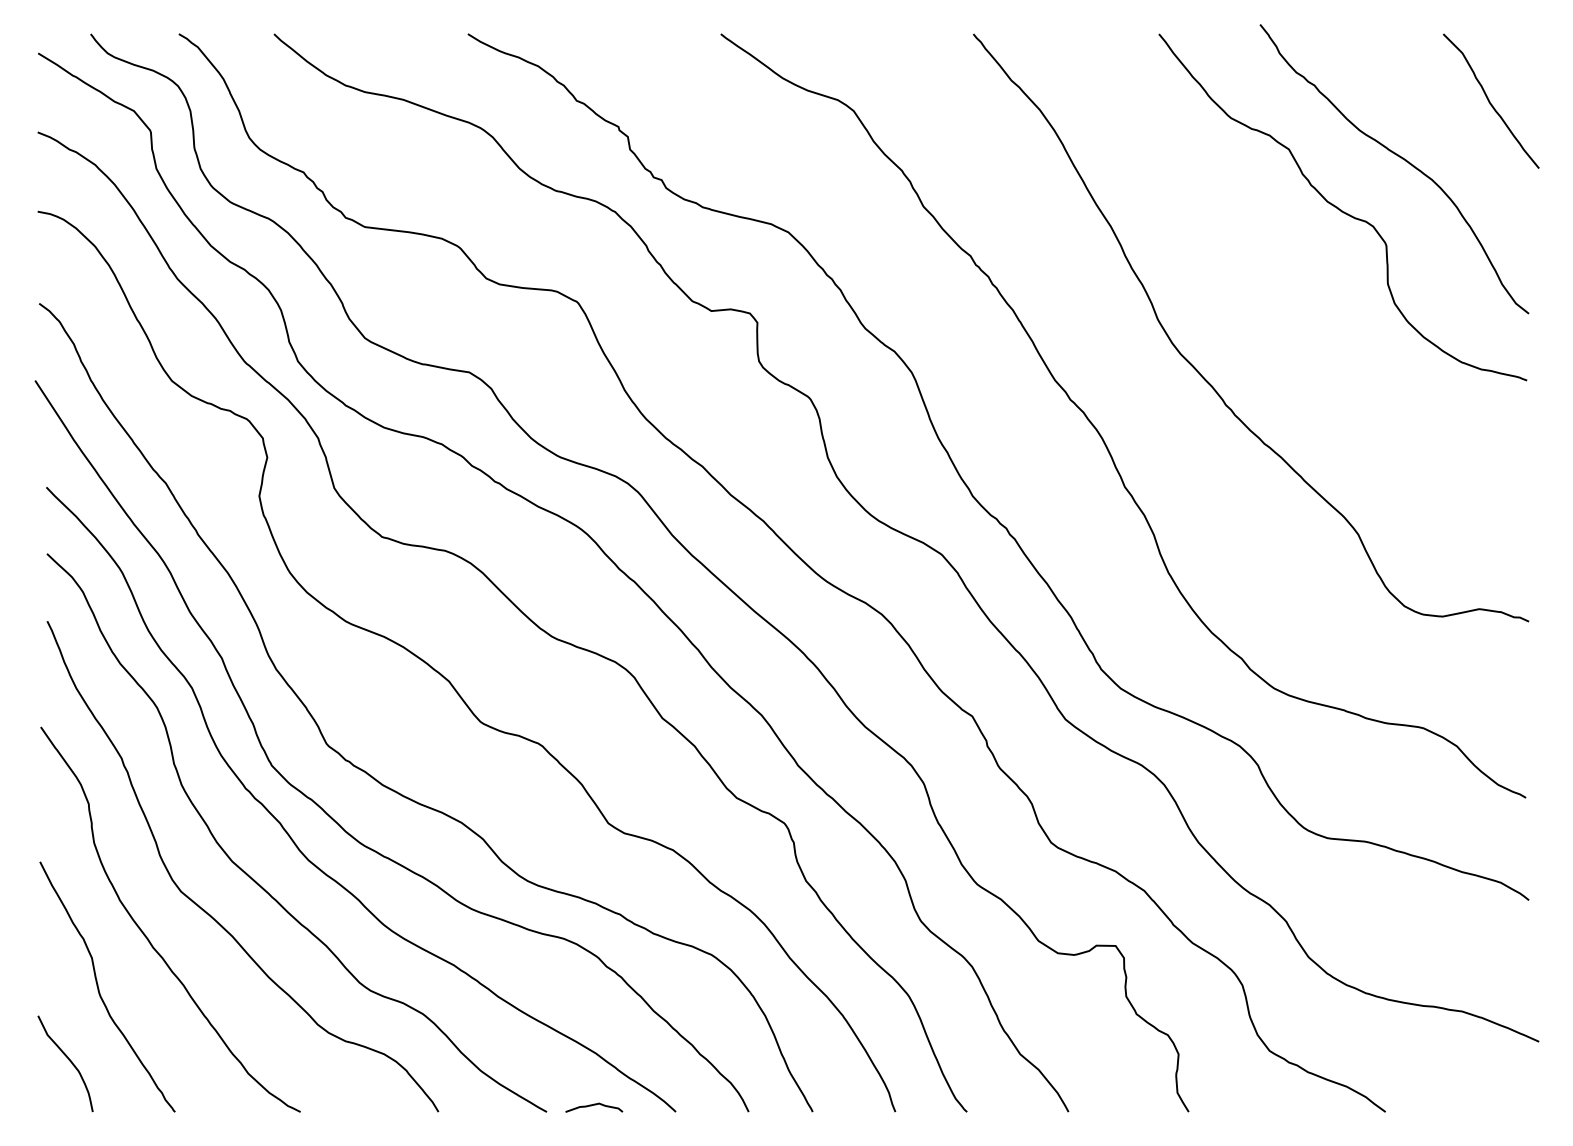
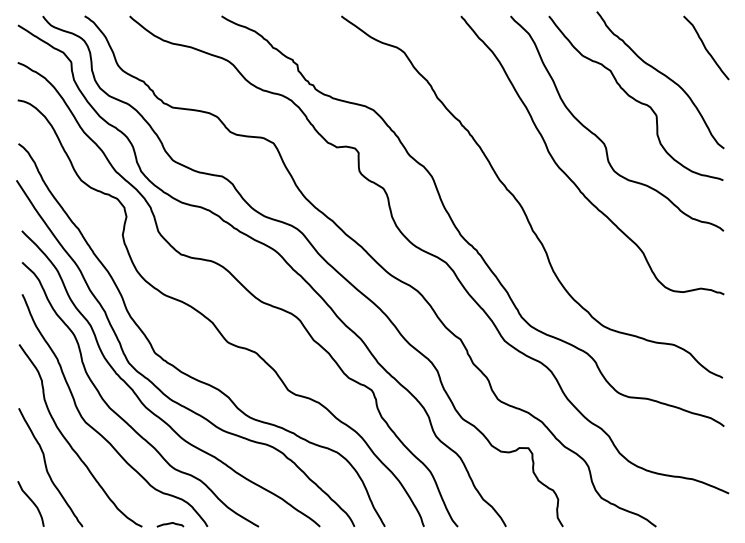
curve: (1269, 294) -> (601, 139), added
curve: (594, 1107) -> (170, 524), moved

